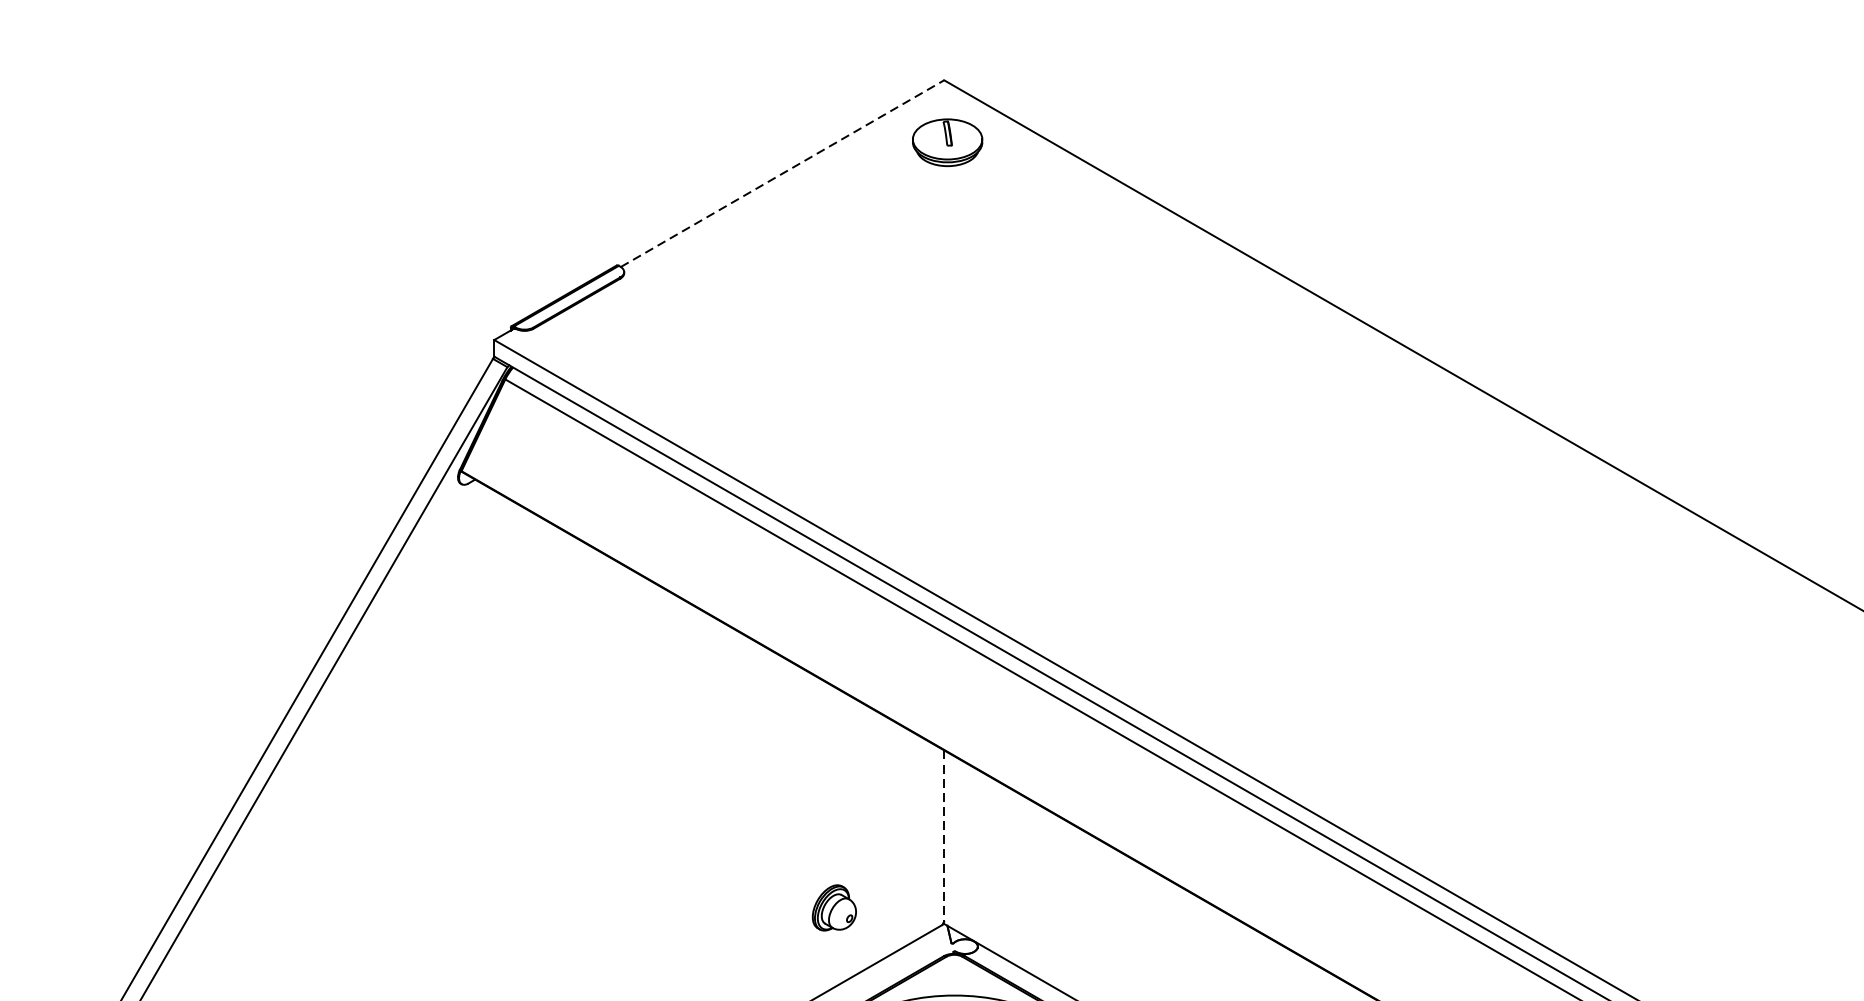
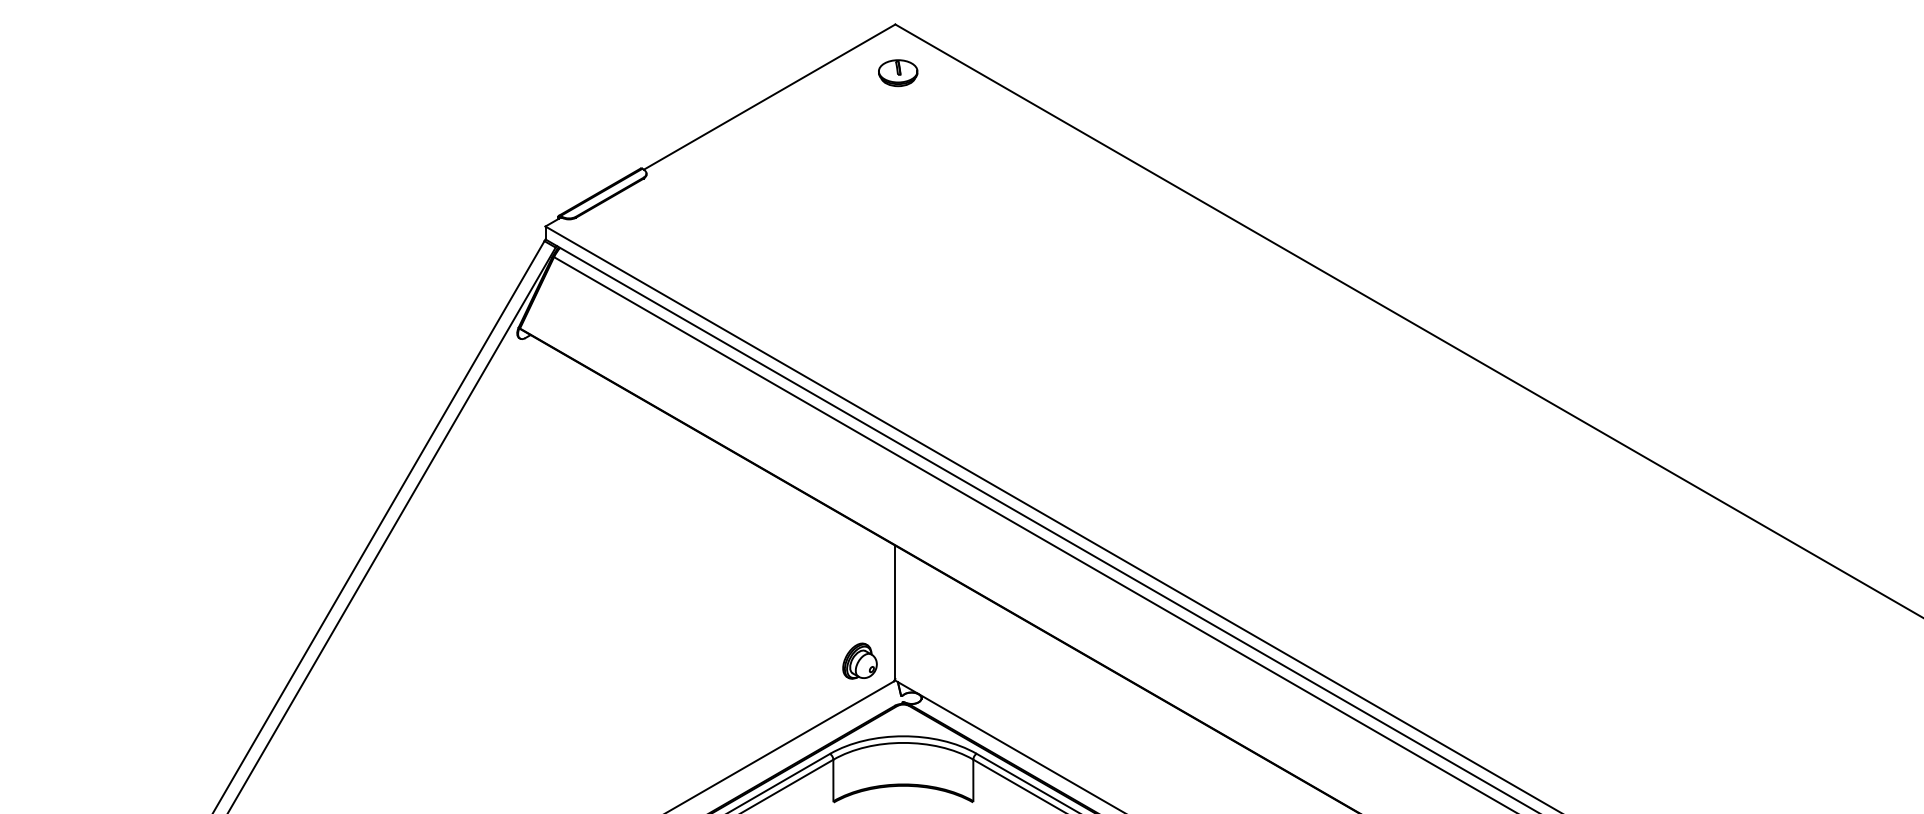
part: (948, 143) -> (898, 73), size x0.71
line: (783, 172) -> (770, 96), dashed -> solid
line: (944, 836) -> (895, 612), dashed -> solid
part: (833, 907) -> (859, 660), moved

